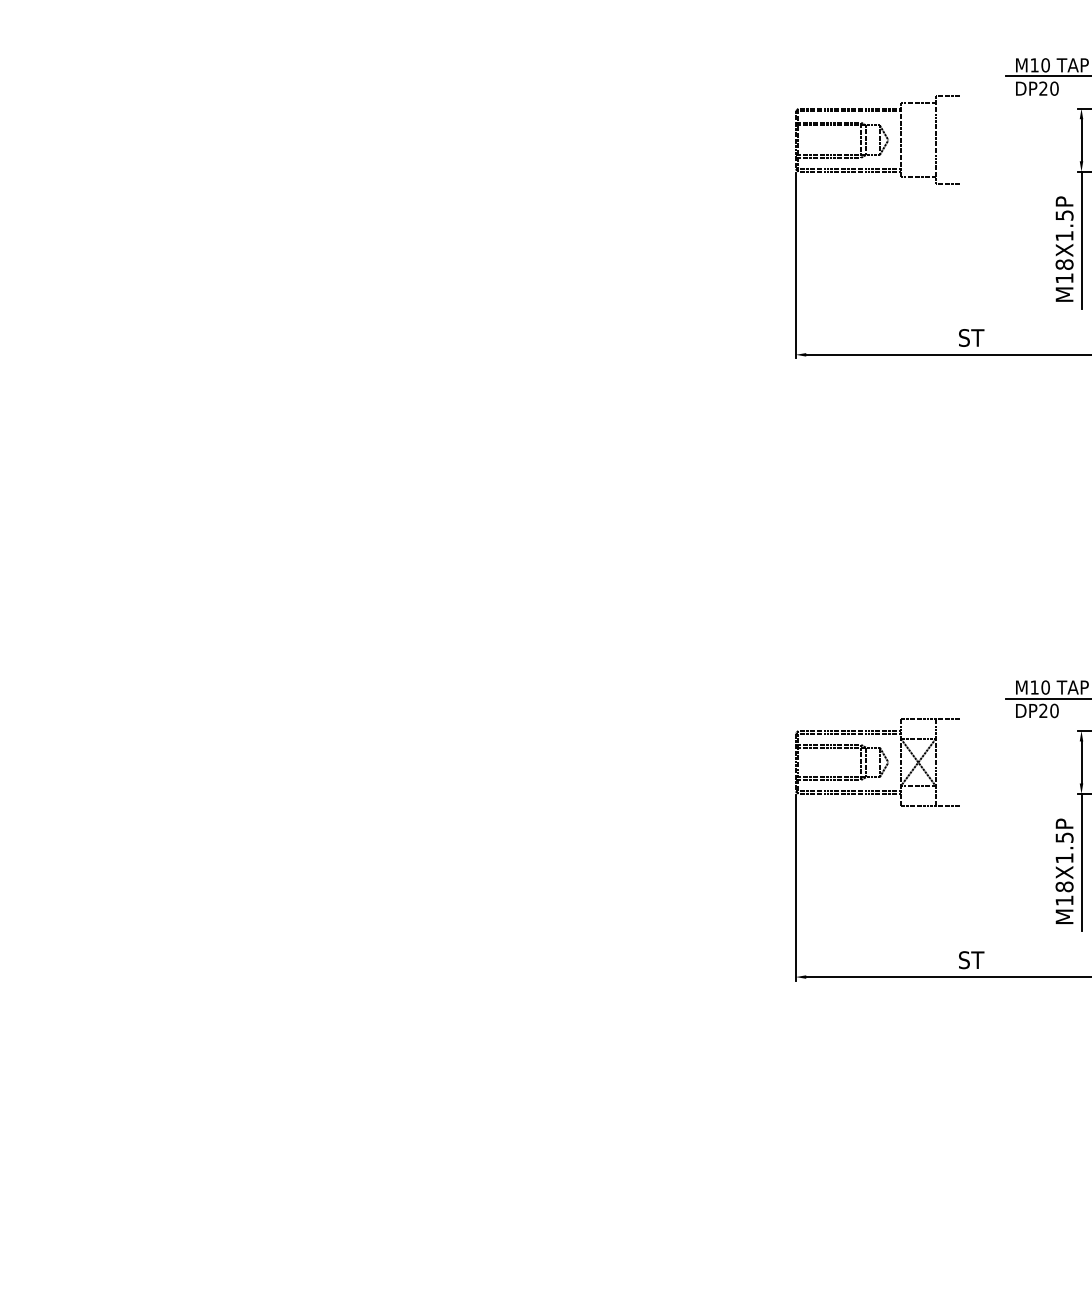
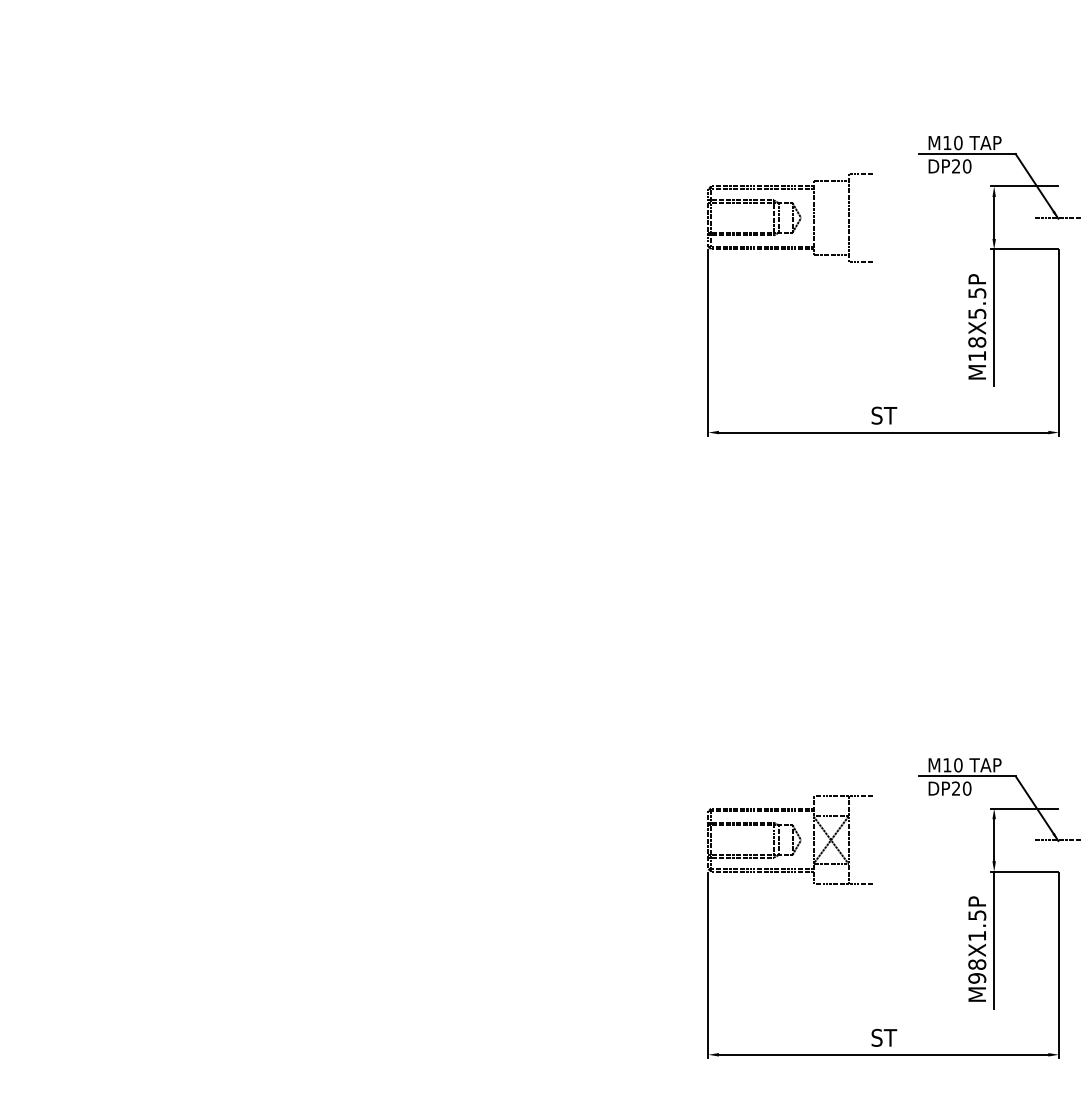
text: (1064, 236) -> (977, 314), M18X1.5P -> M18X5.5P
text: (1064, 900) -> (977, 978), M18X1.5P -> M98X1.5P

